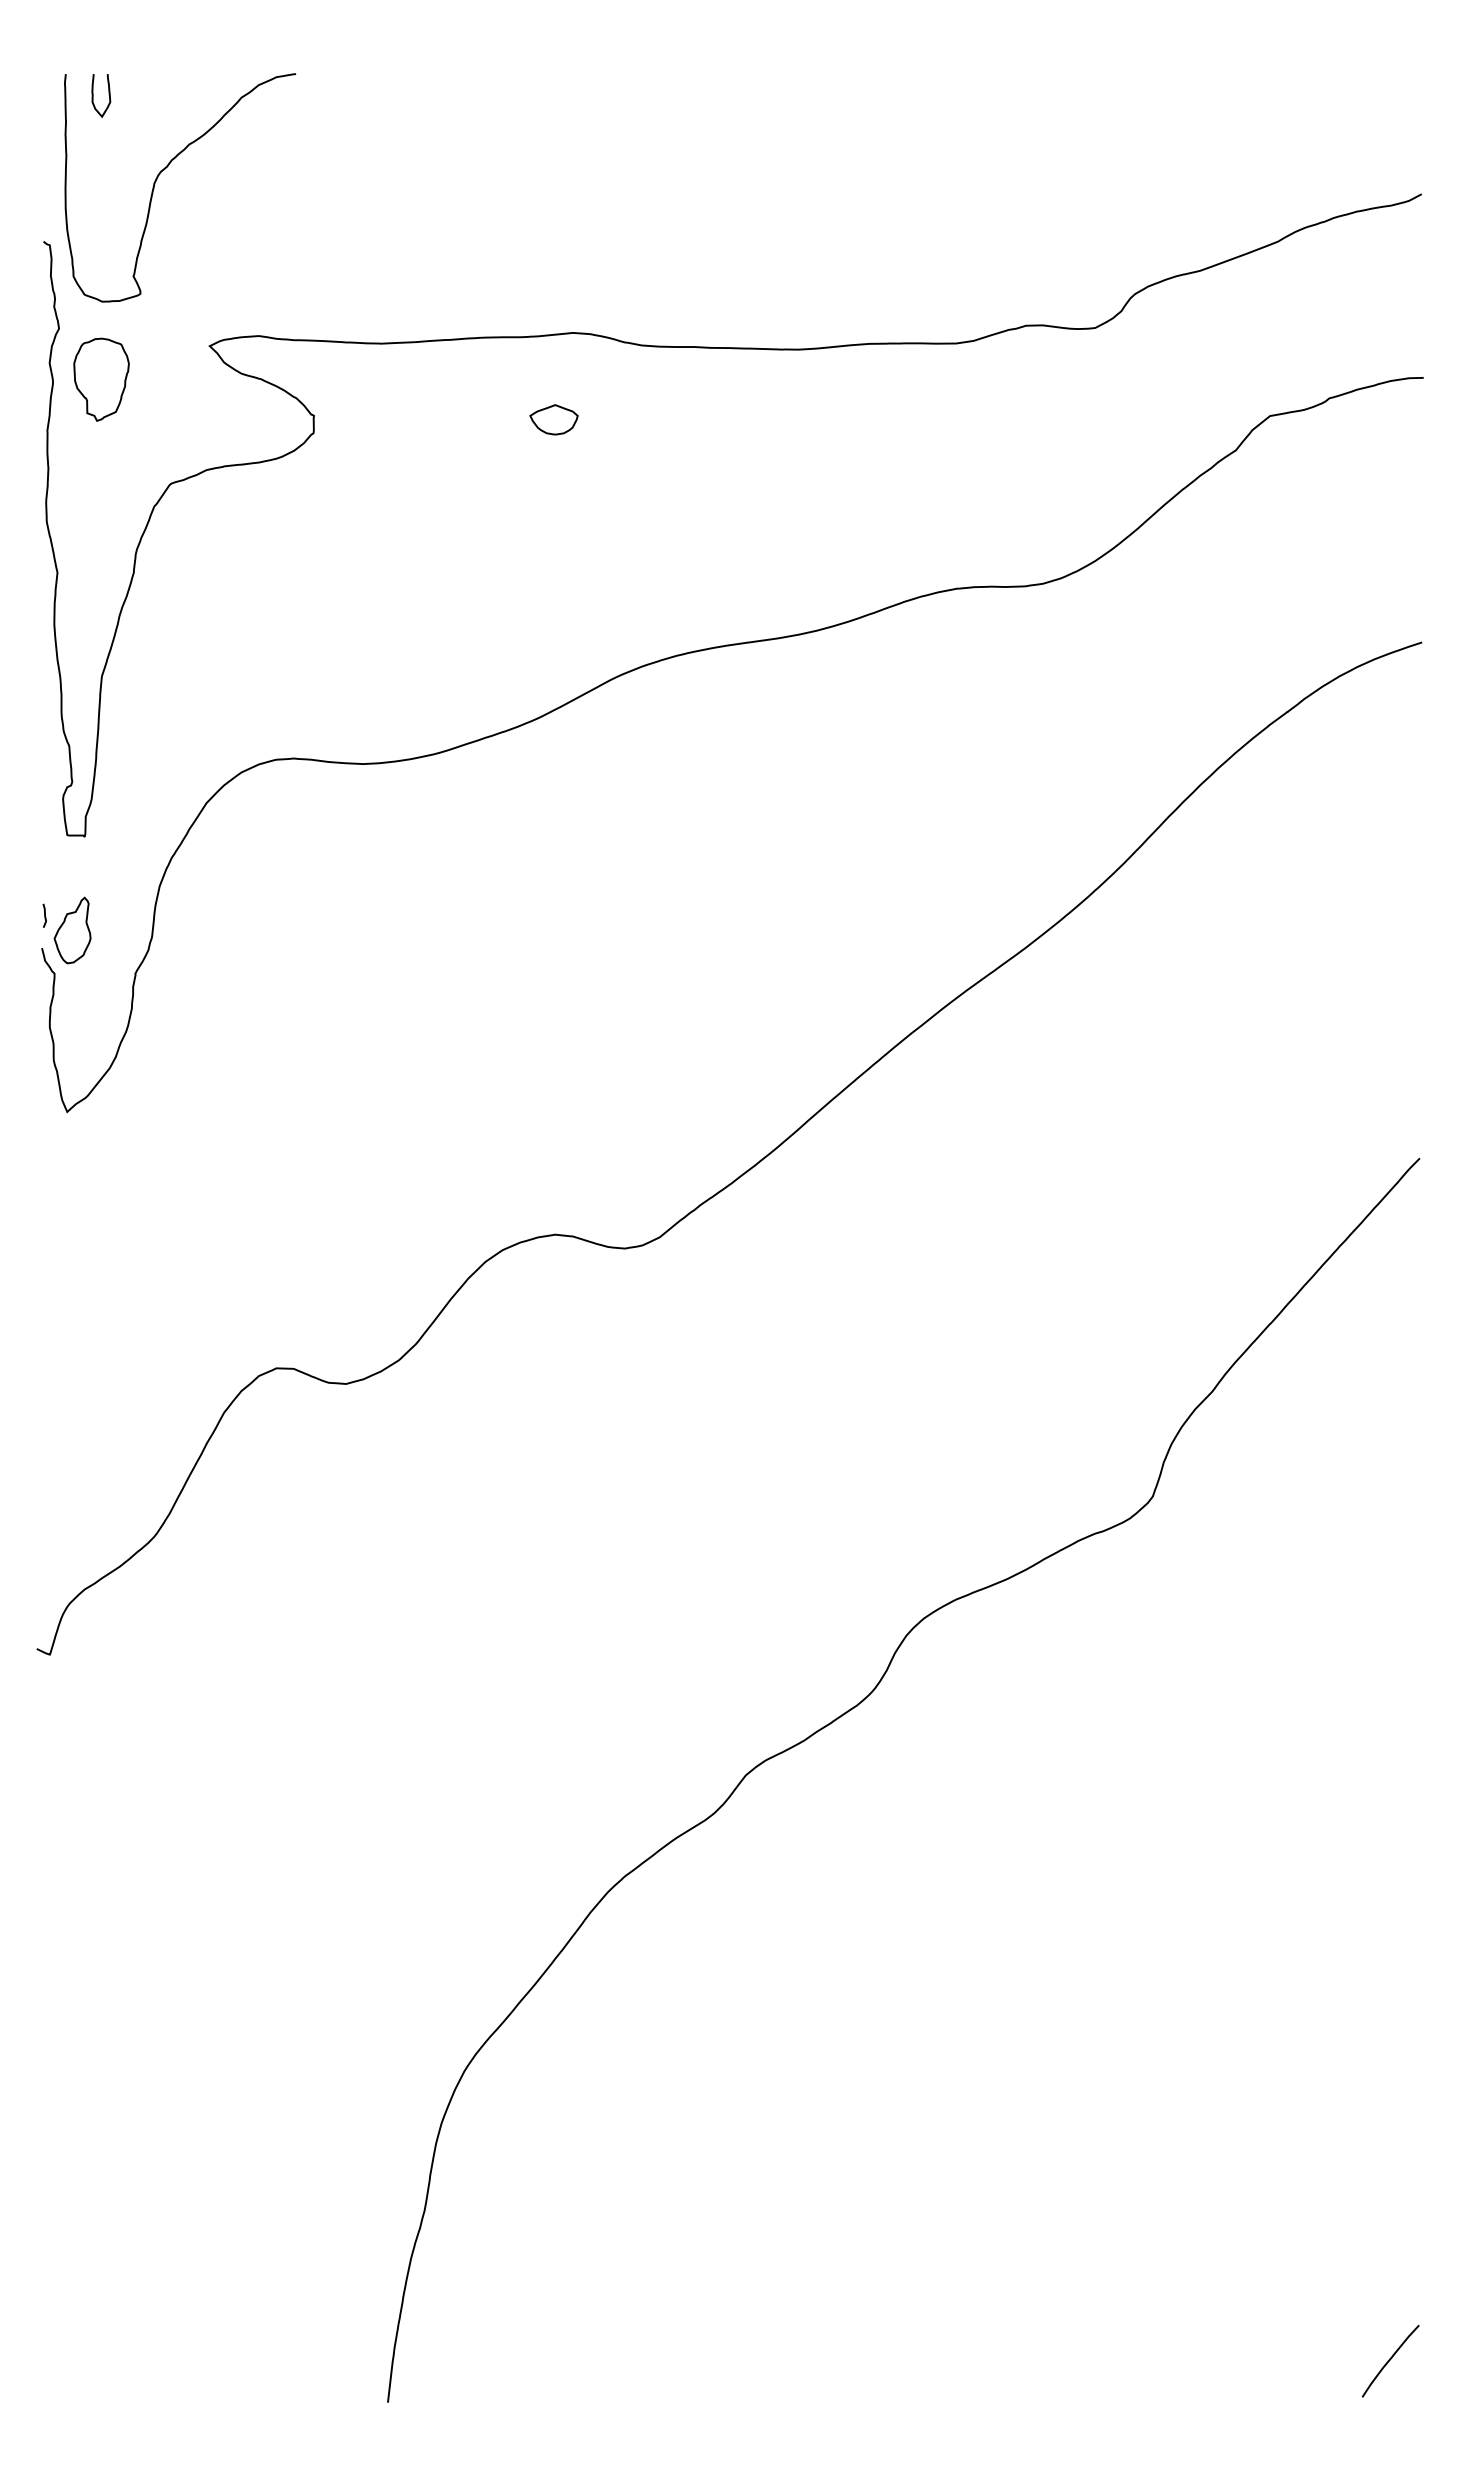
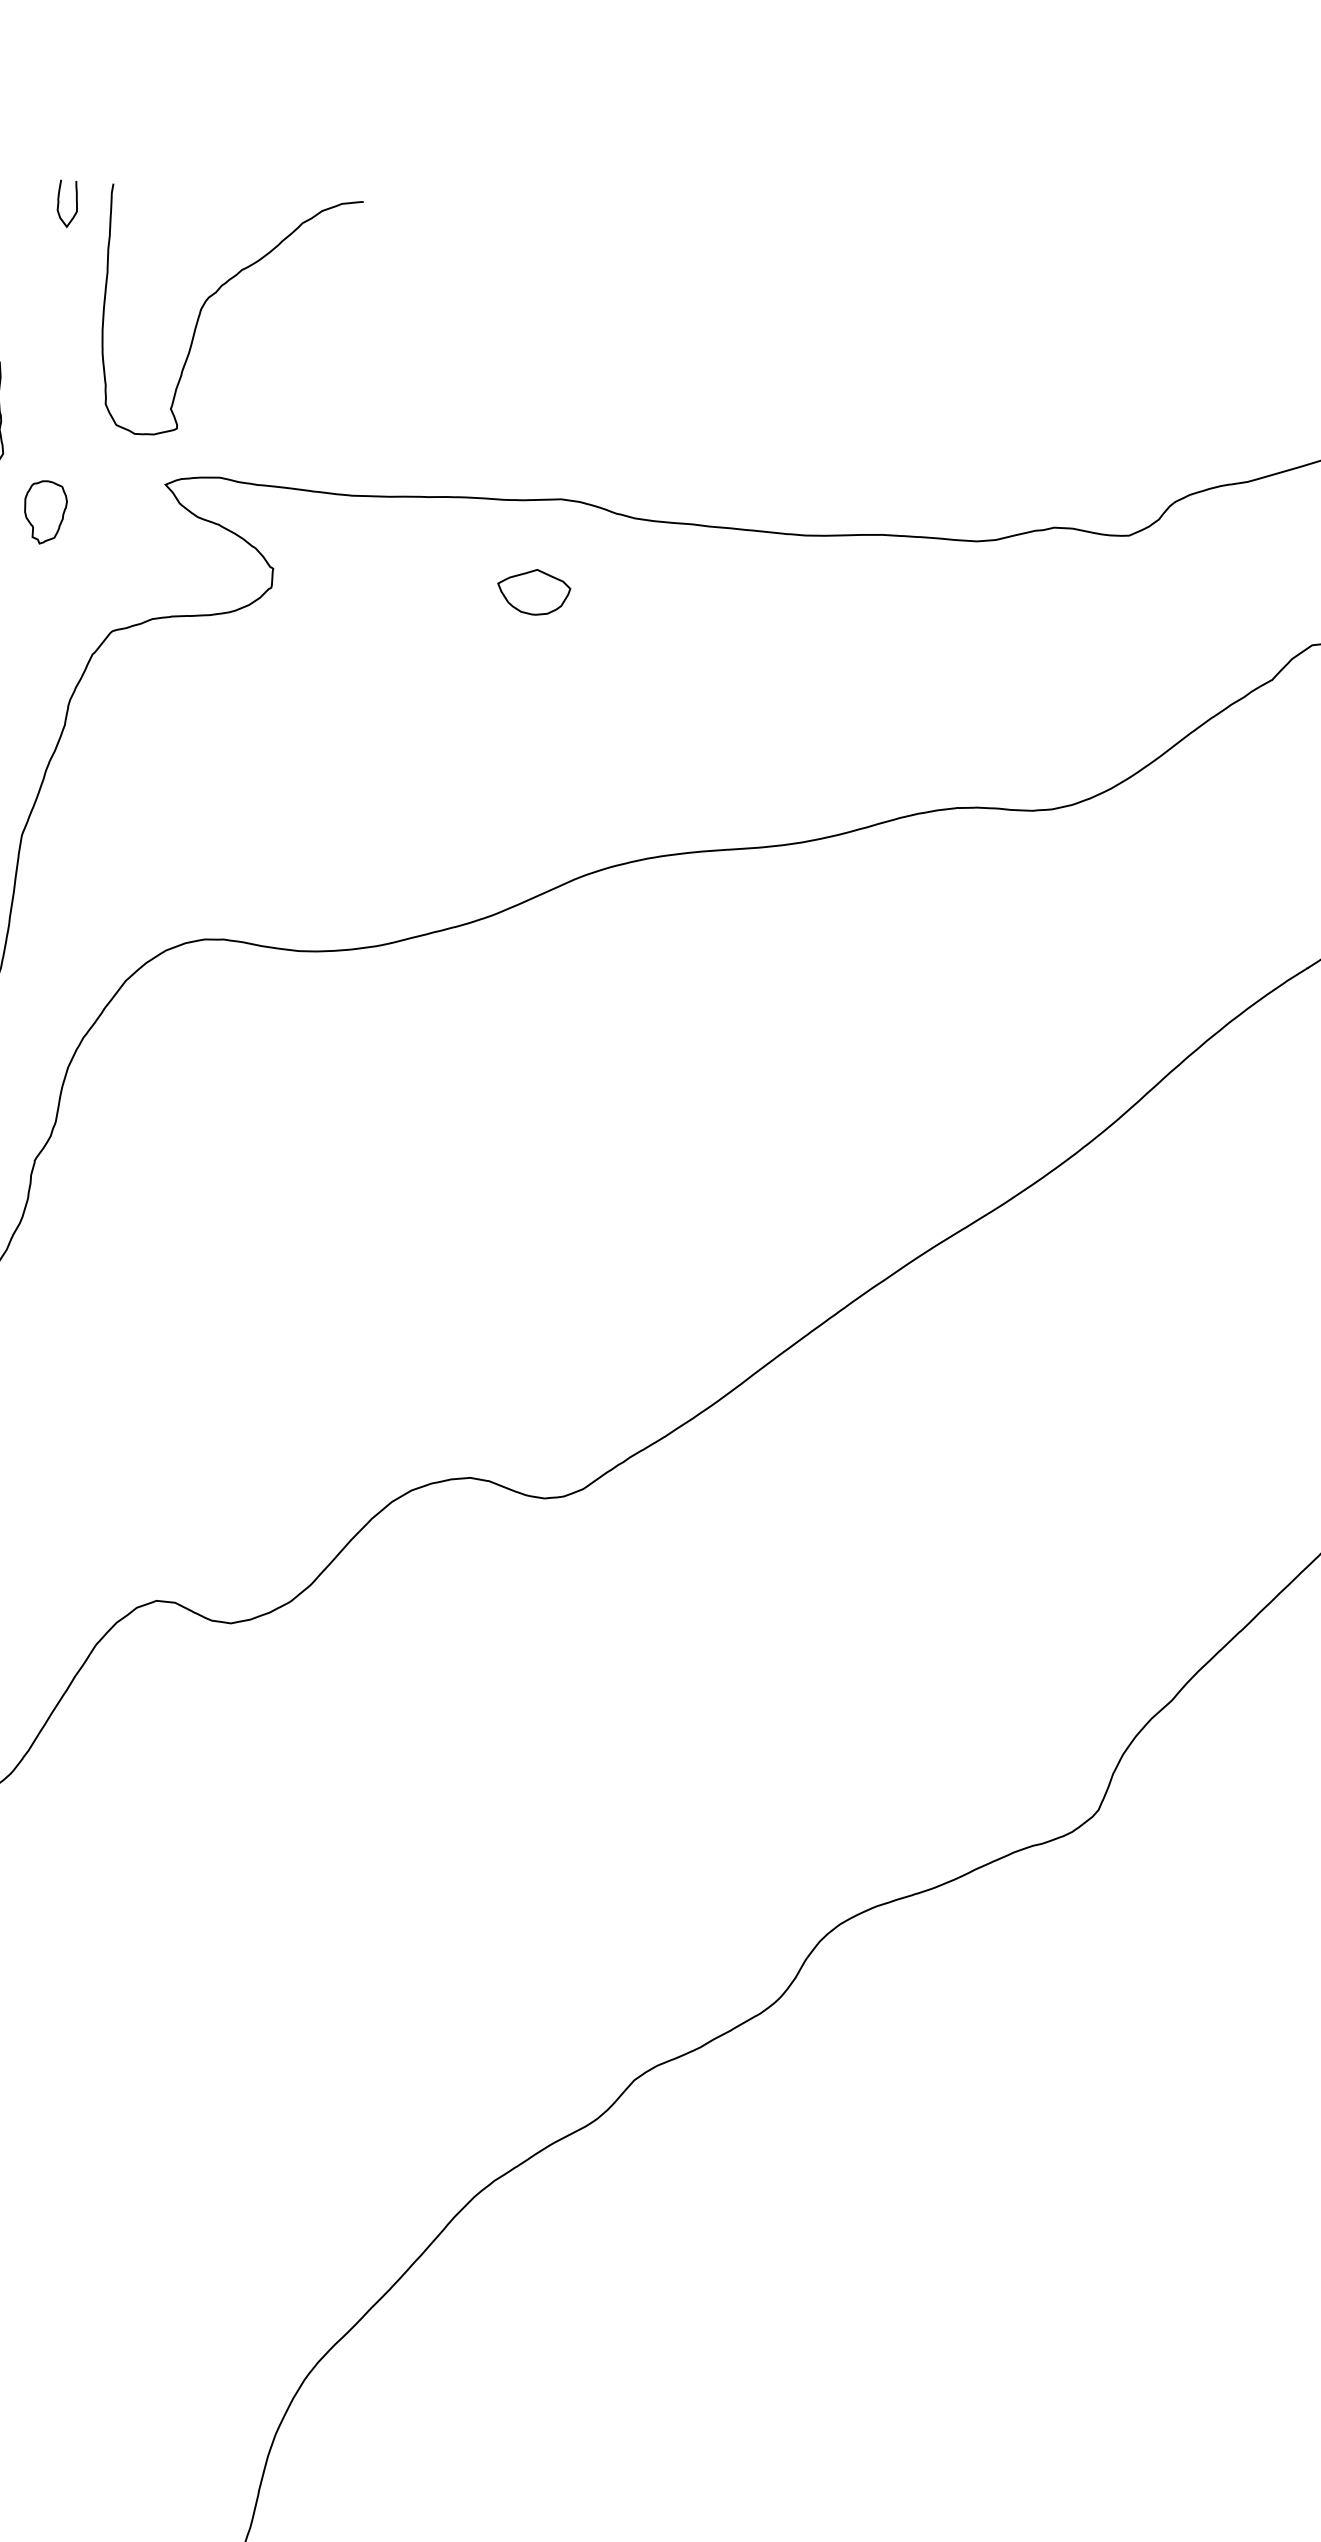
curve: (164, 170) -> (212, 296), moved
part: (101, 379) -> (45, 512), size x0.7
part: (553, 419) -> (533, 591), size x1.4

